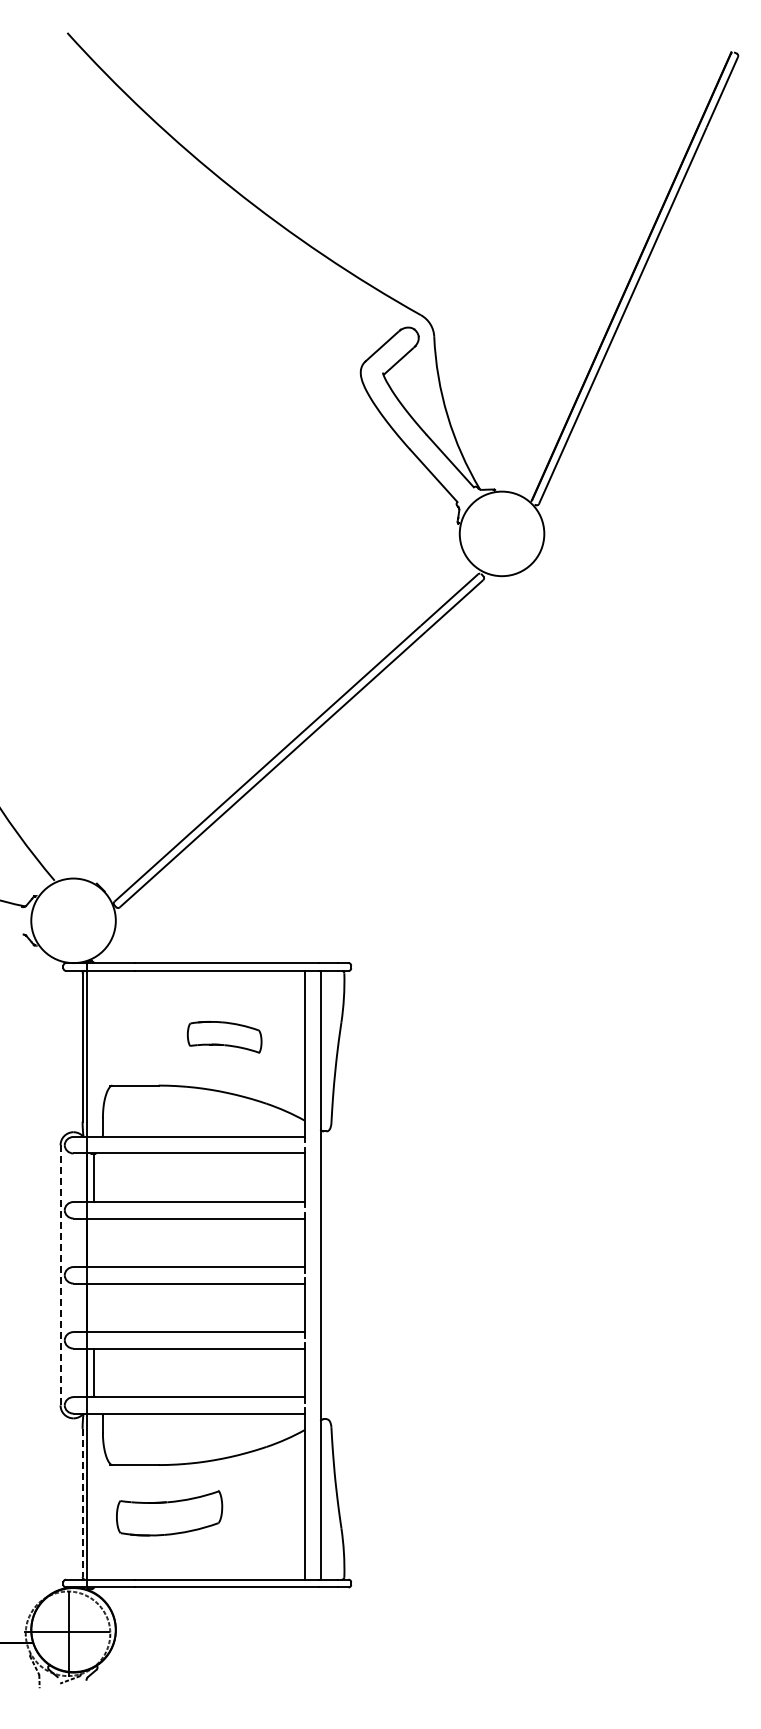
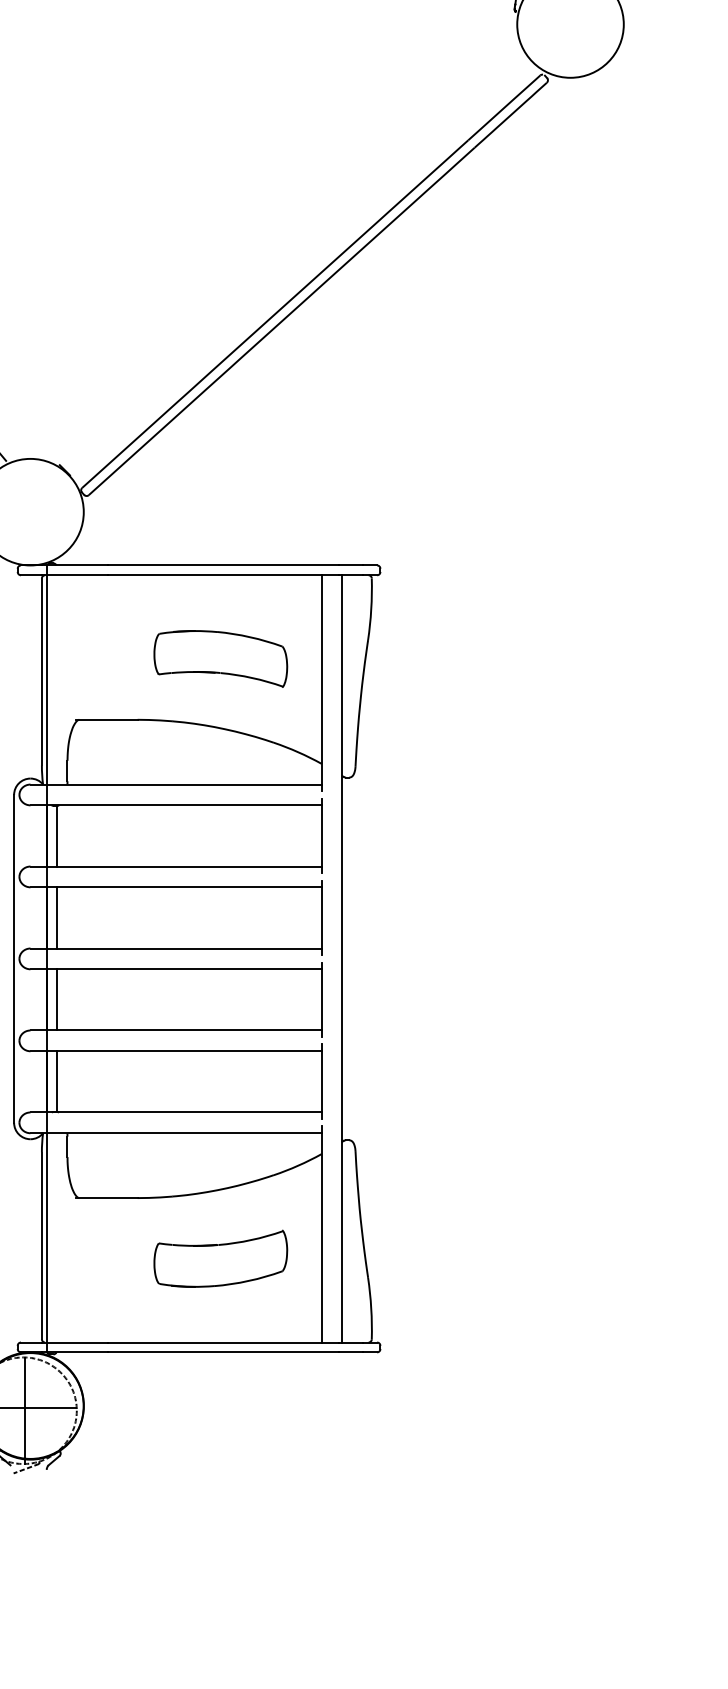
part: (224, 1037) -> (220, 659), size x1.43
line: (94, 1242) -> (56, 917), added
line: (60, 1275) -> (14, 959), dashed -> solid
line: (94, 1307) -> (56, 999), added
line: (82, 1503) -> (41, 1246), dashed -> solid
part: (169, 1513) -> (220, 1259), moved

